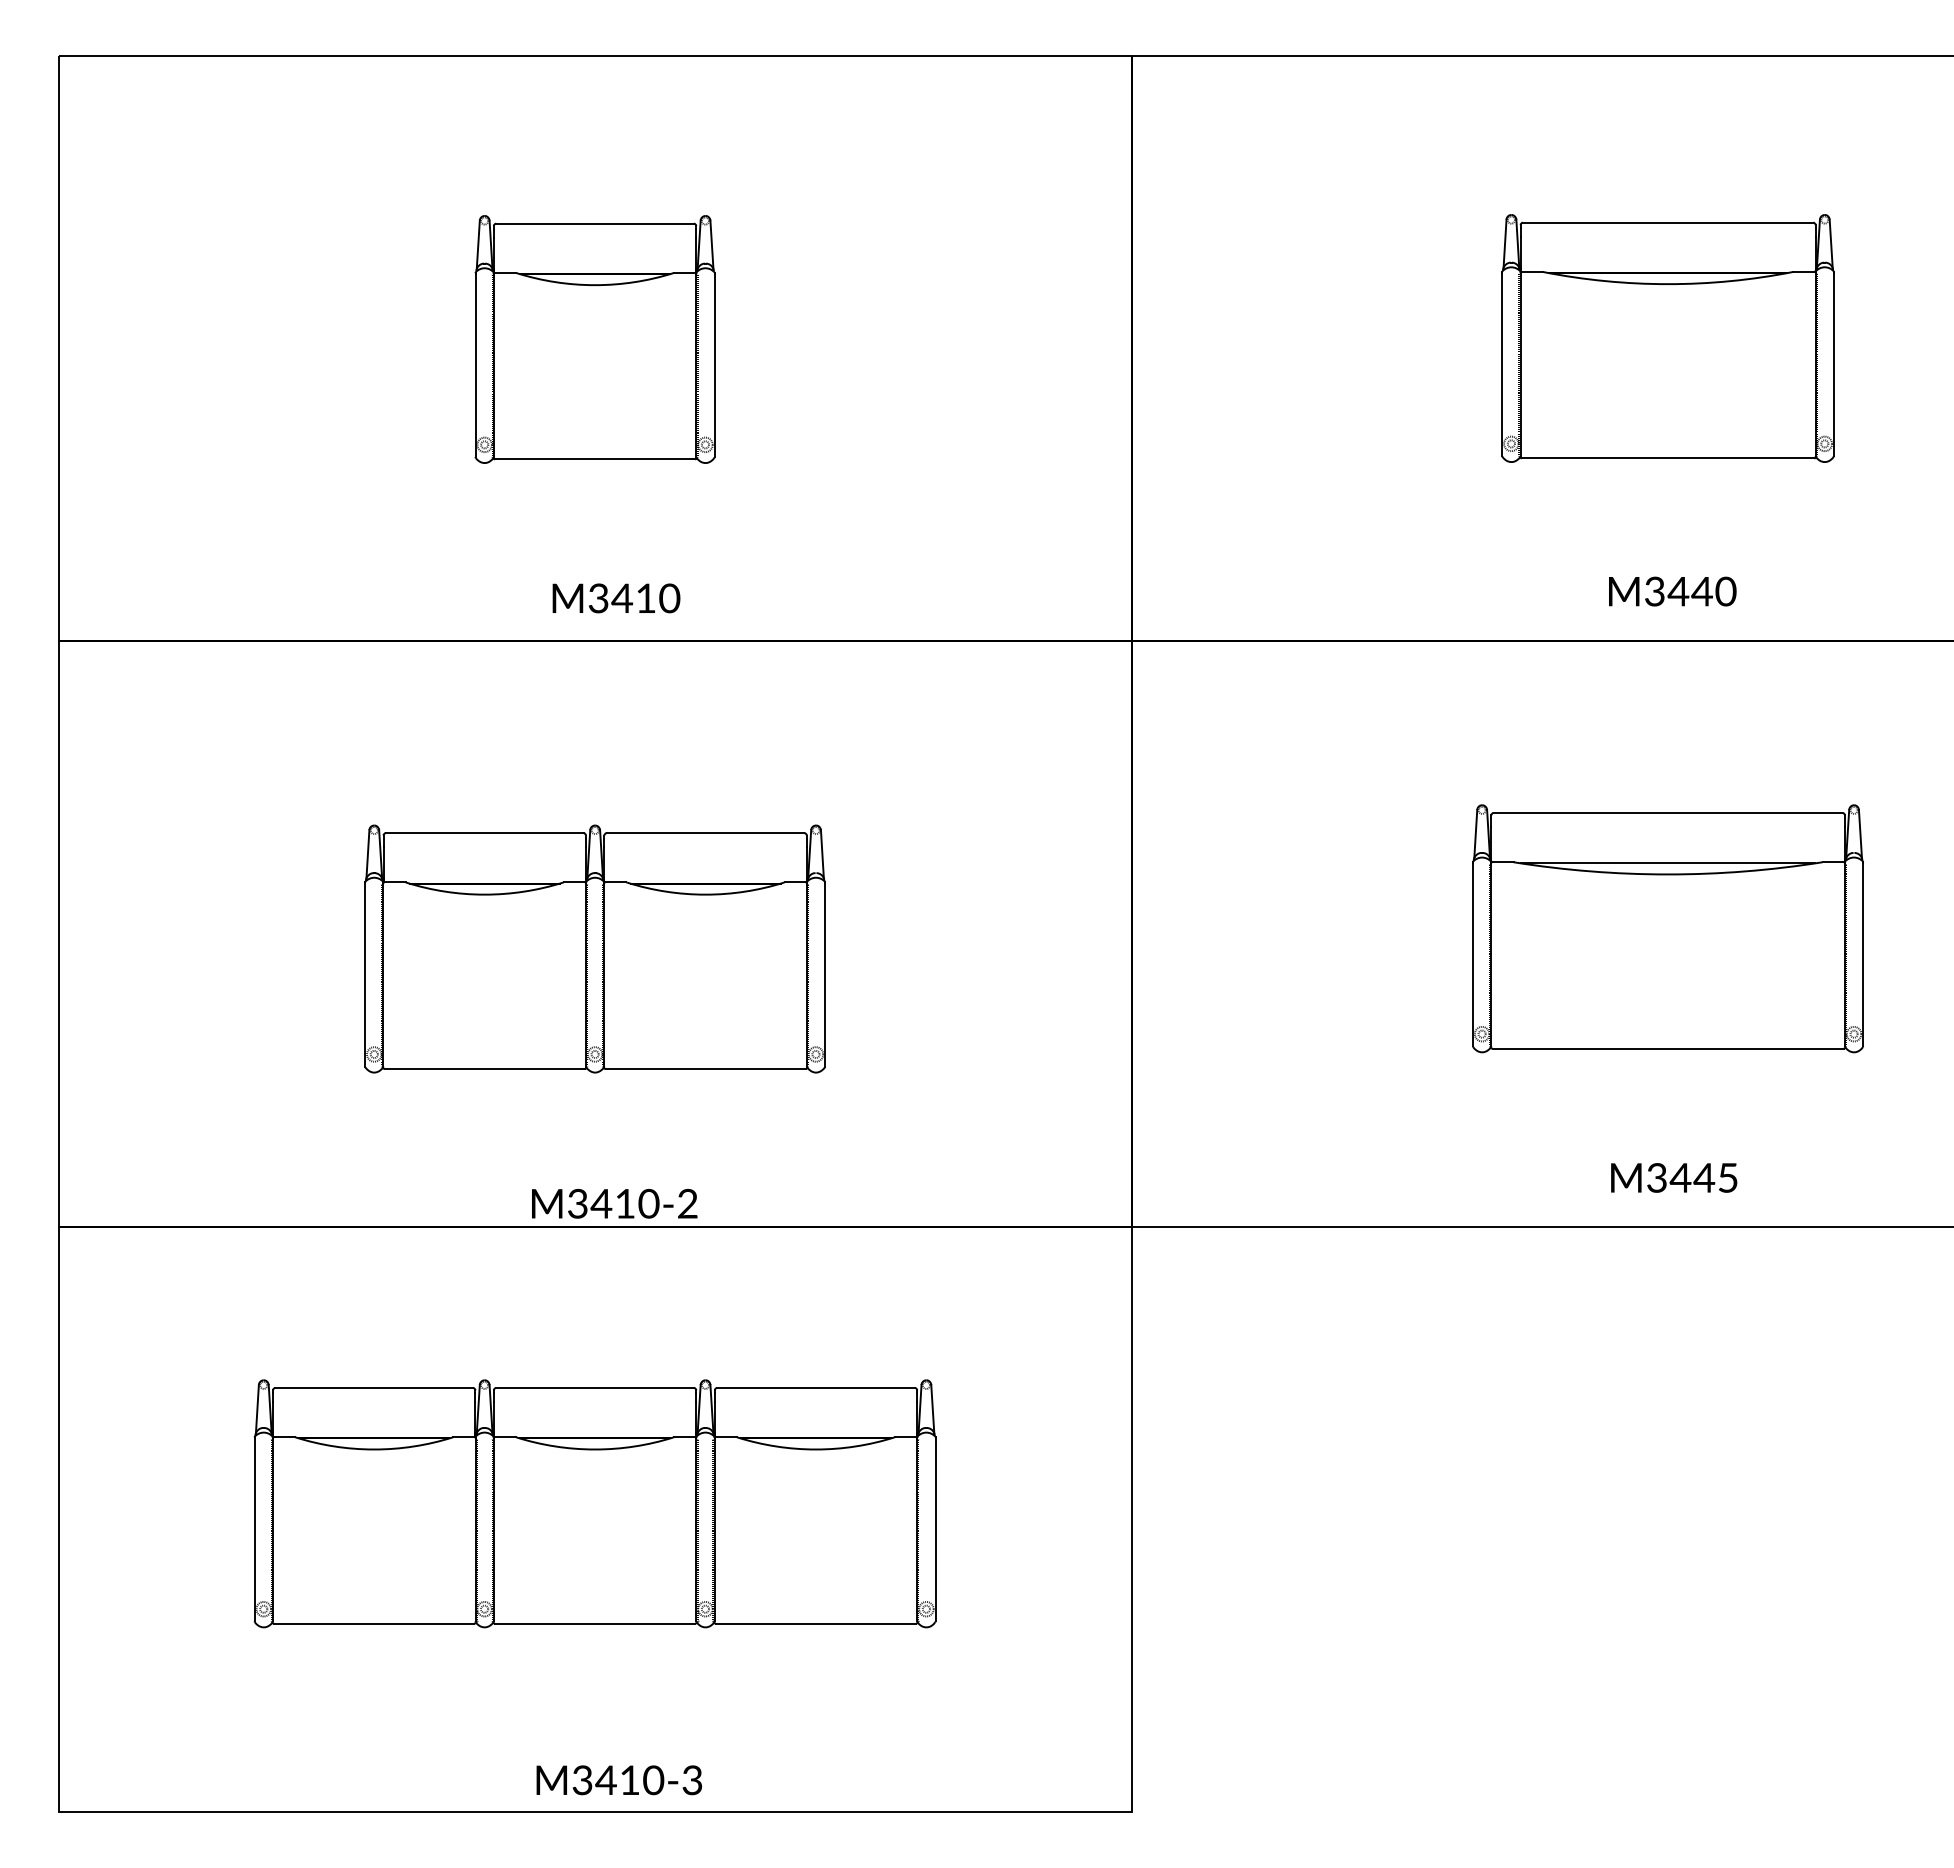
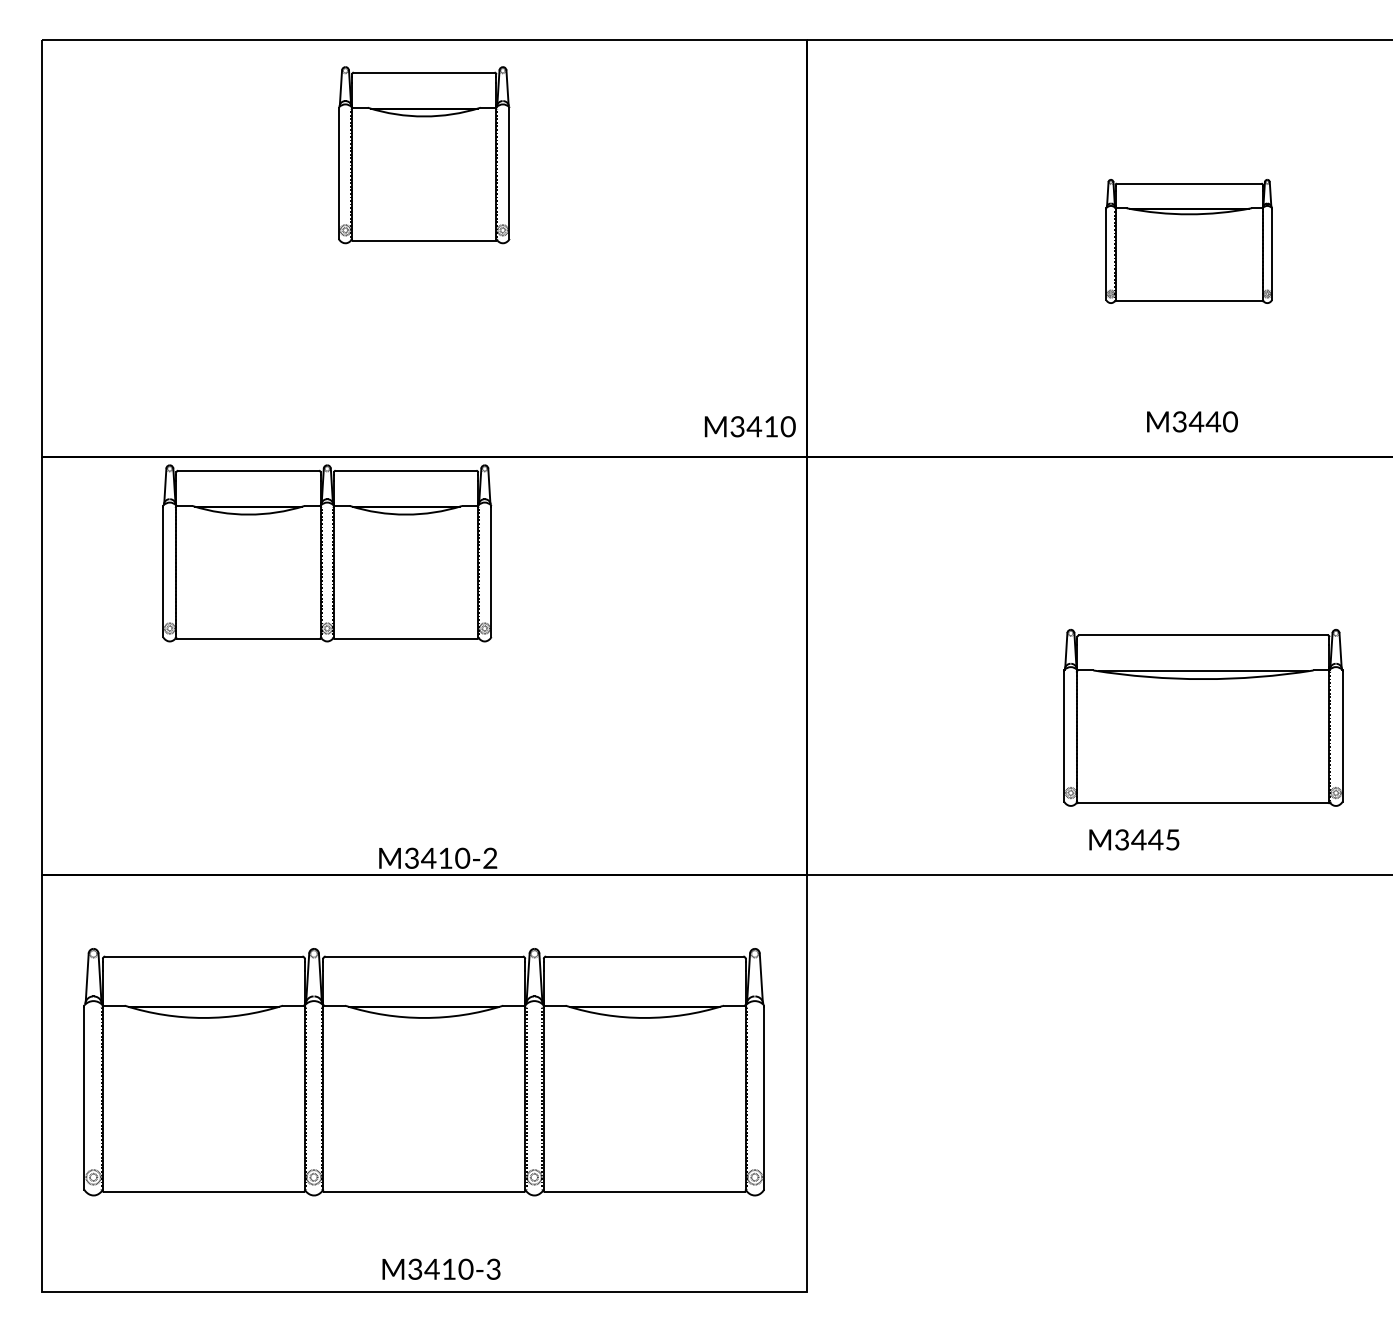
part: (1667, 338) -> (1188, 241), size x0.7
part: (594, 339) -> (423, 155), moved
text: (616, 598) -> (750, 426), moved
part: (1667, 928) -> (1203, 717), moved
part: (594, 948) -> (326, 553), moved
text: (1674, 1177) -> (1134, 839), moved
part: (594, 1503) -> (423, 1071), size x1.4

